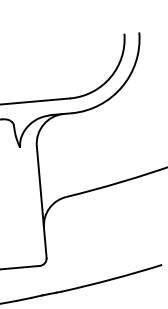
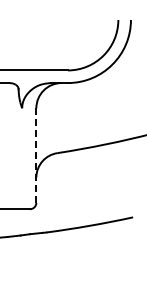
line: (41, 201) -> (36, 155), solid -> dashed

